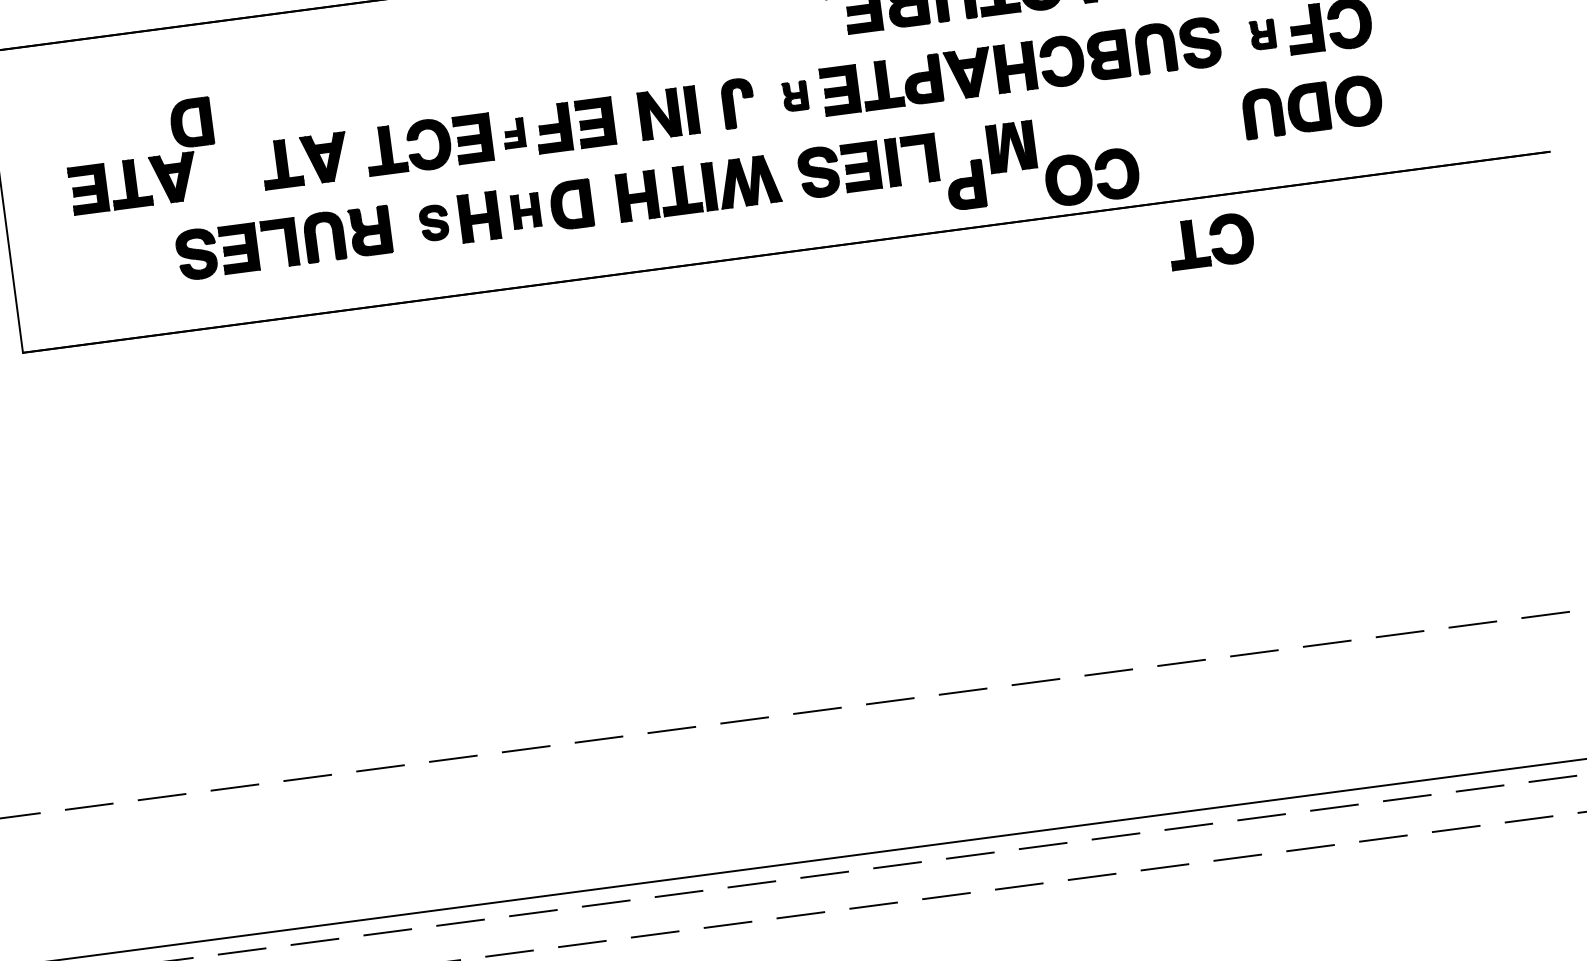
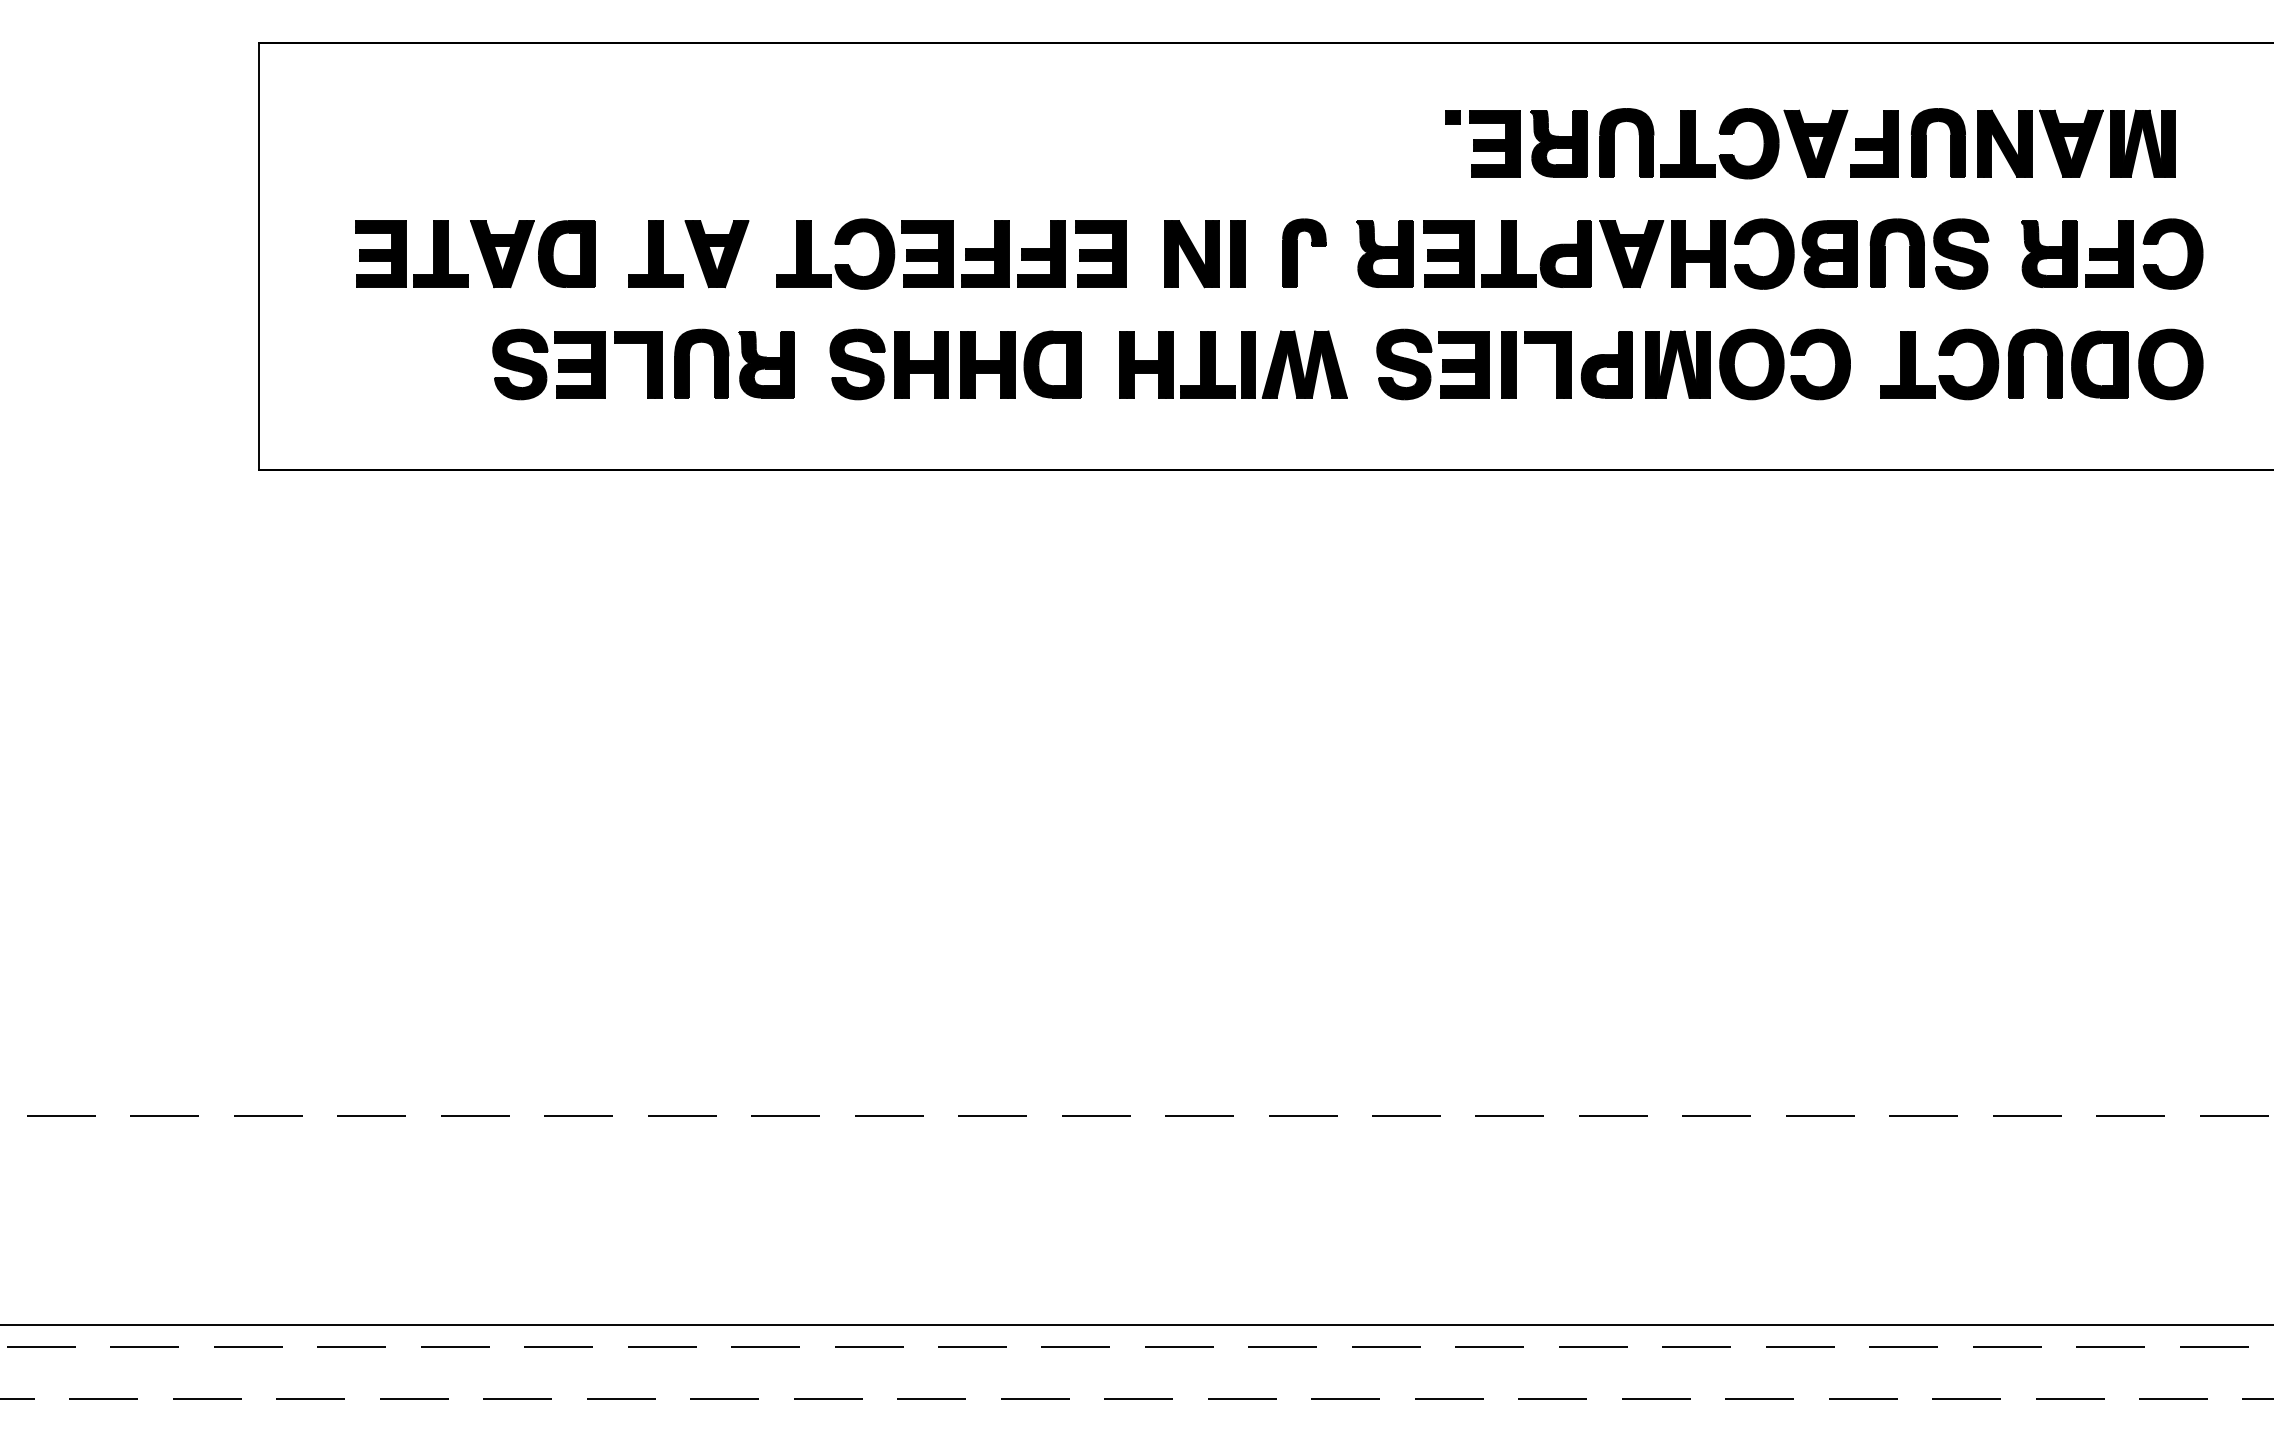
part: (1262, 34) -> (2049, 253), size x1.67
part: (794, 96) -> (1384, 253), size x1.67
part: (191, 122) -> (566, 253), moved
part: (514, 133) -> (985, 253), size x1.67
part: (1091, 177) -> (1784, 364), moved
part: (965, 185) -> (1606, 364), moved
part: (525, 210) -> (987, 364), size x1.43
part: (434, 223) -> (857, 364), size x1.43
part: (1210, 235) -> (1939, 355), moved

